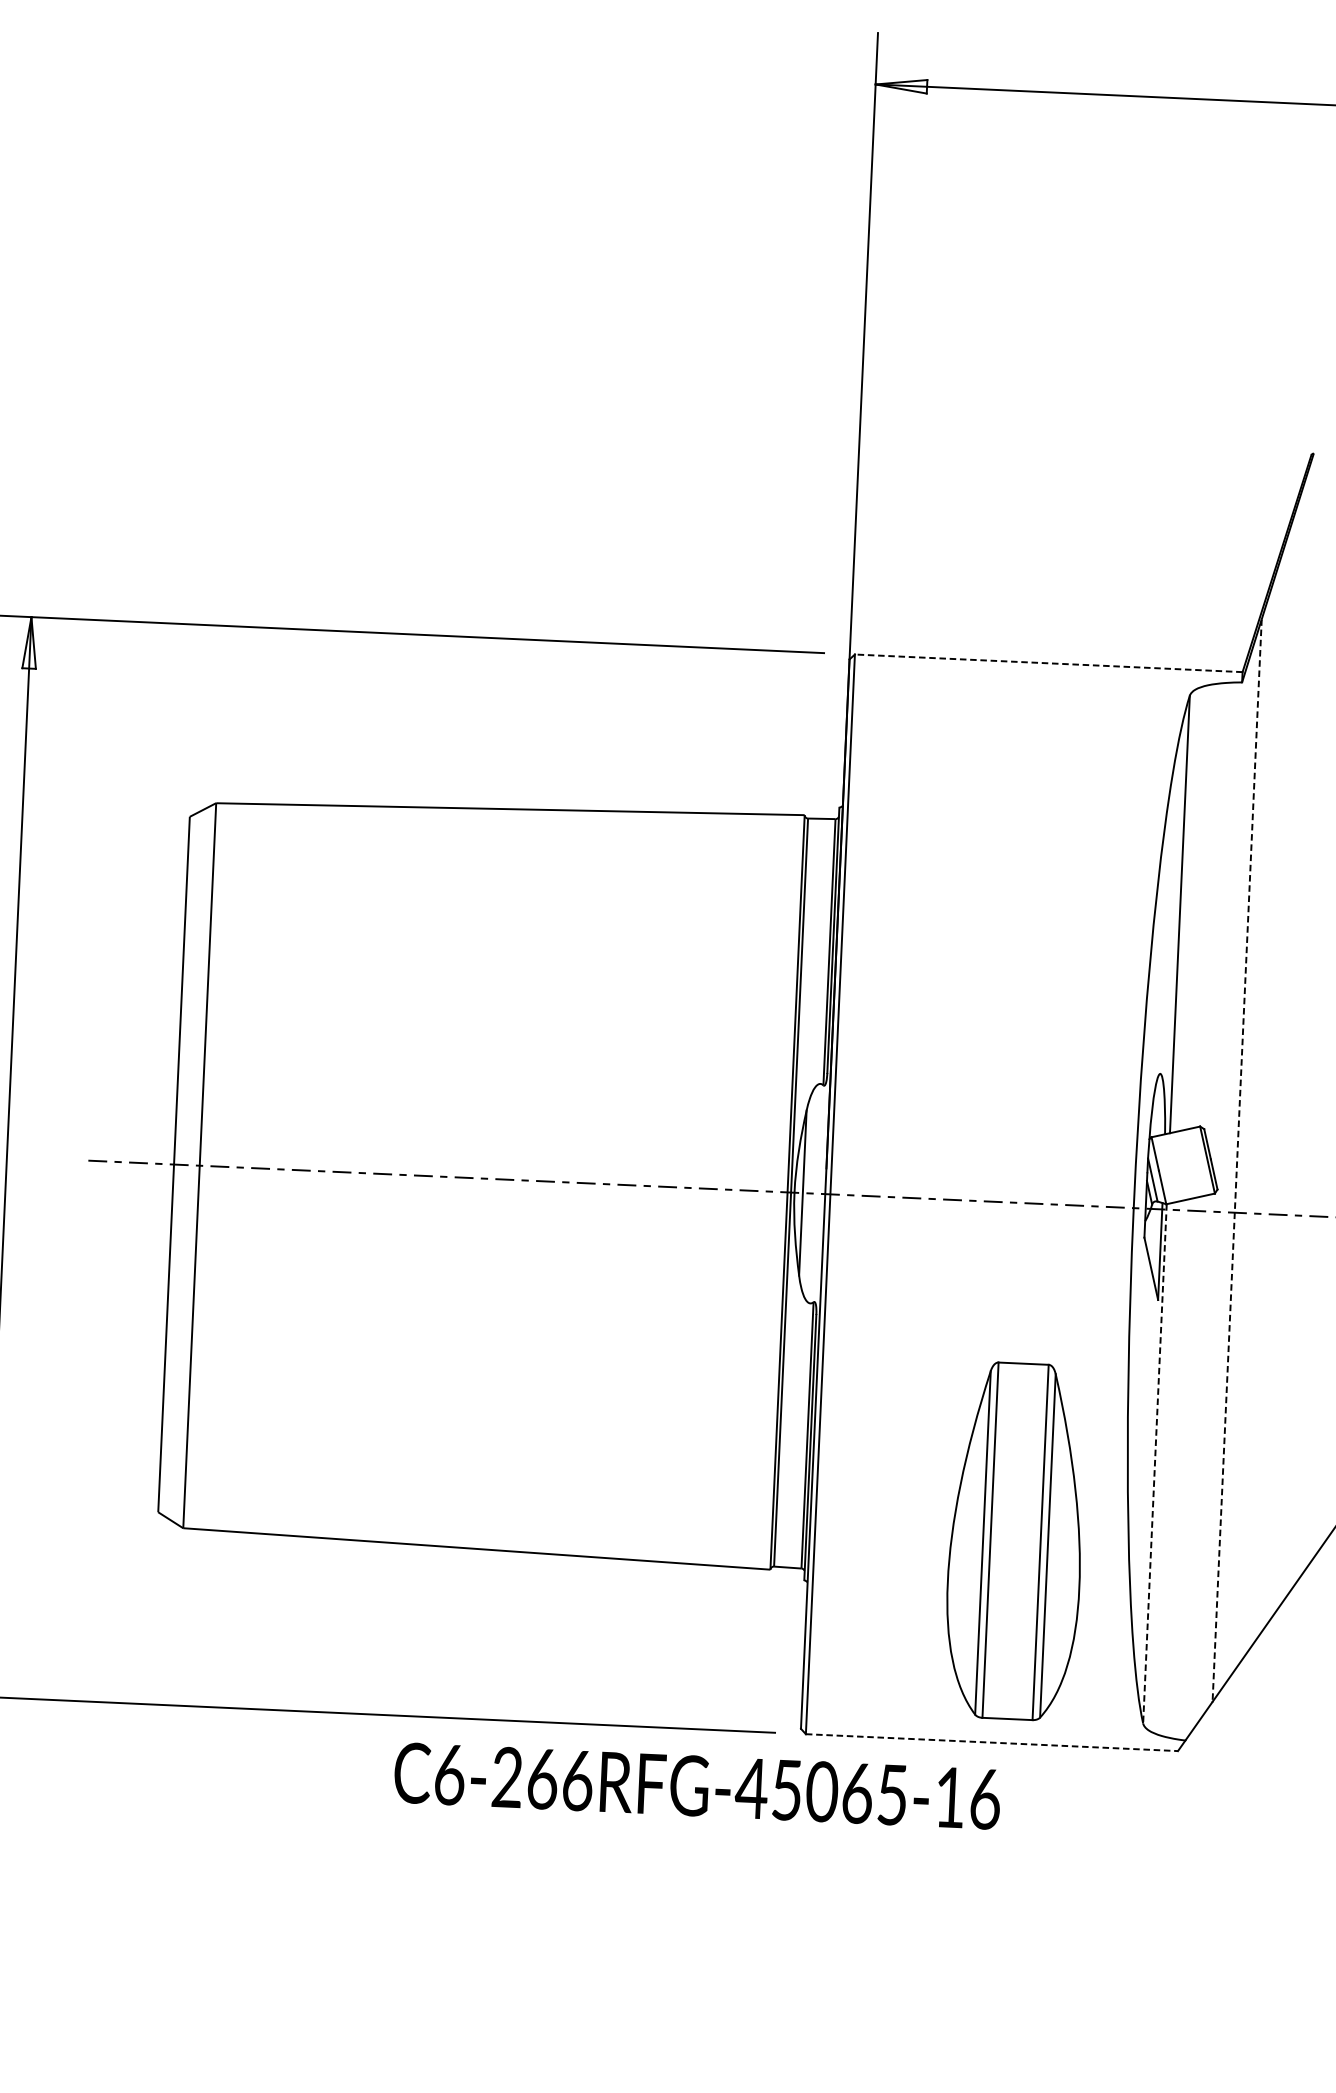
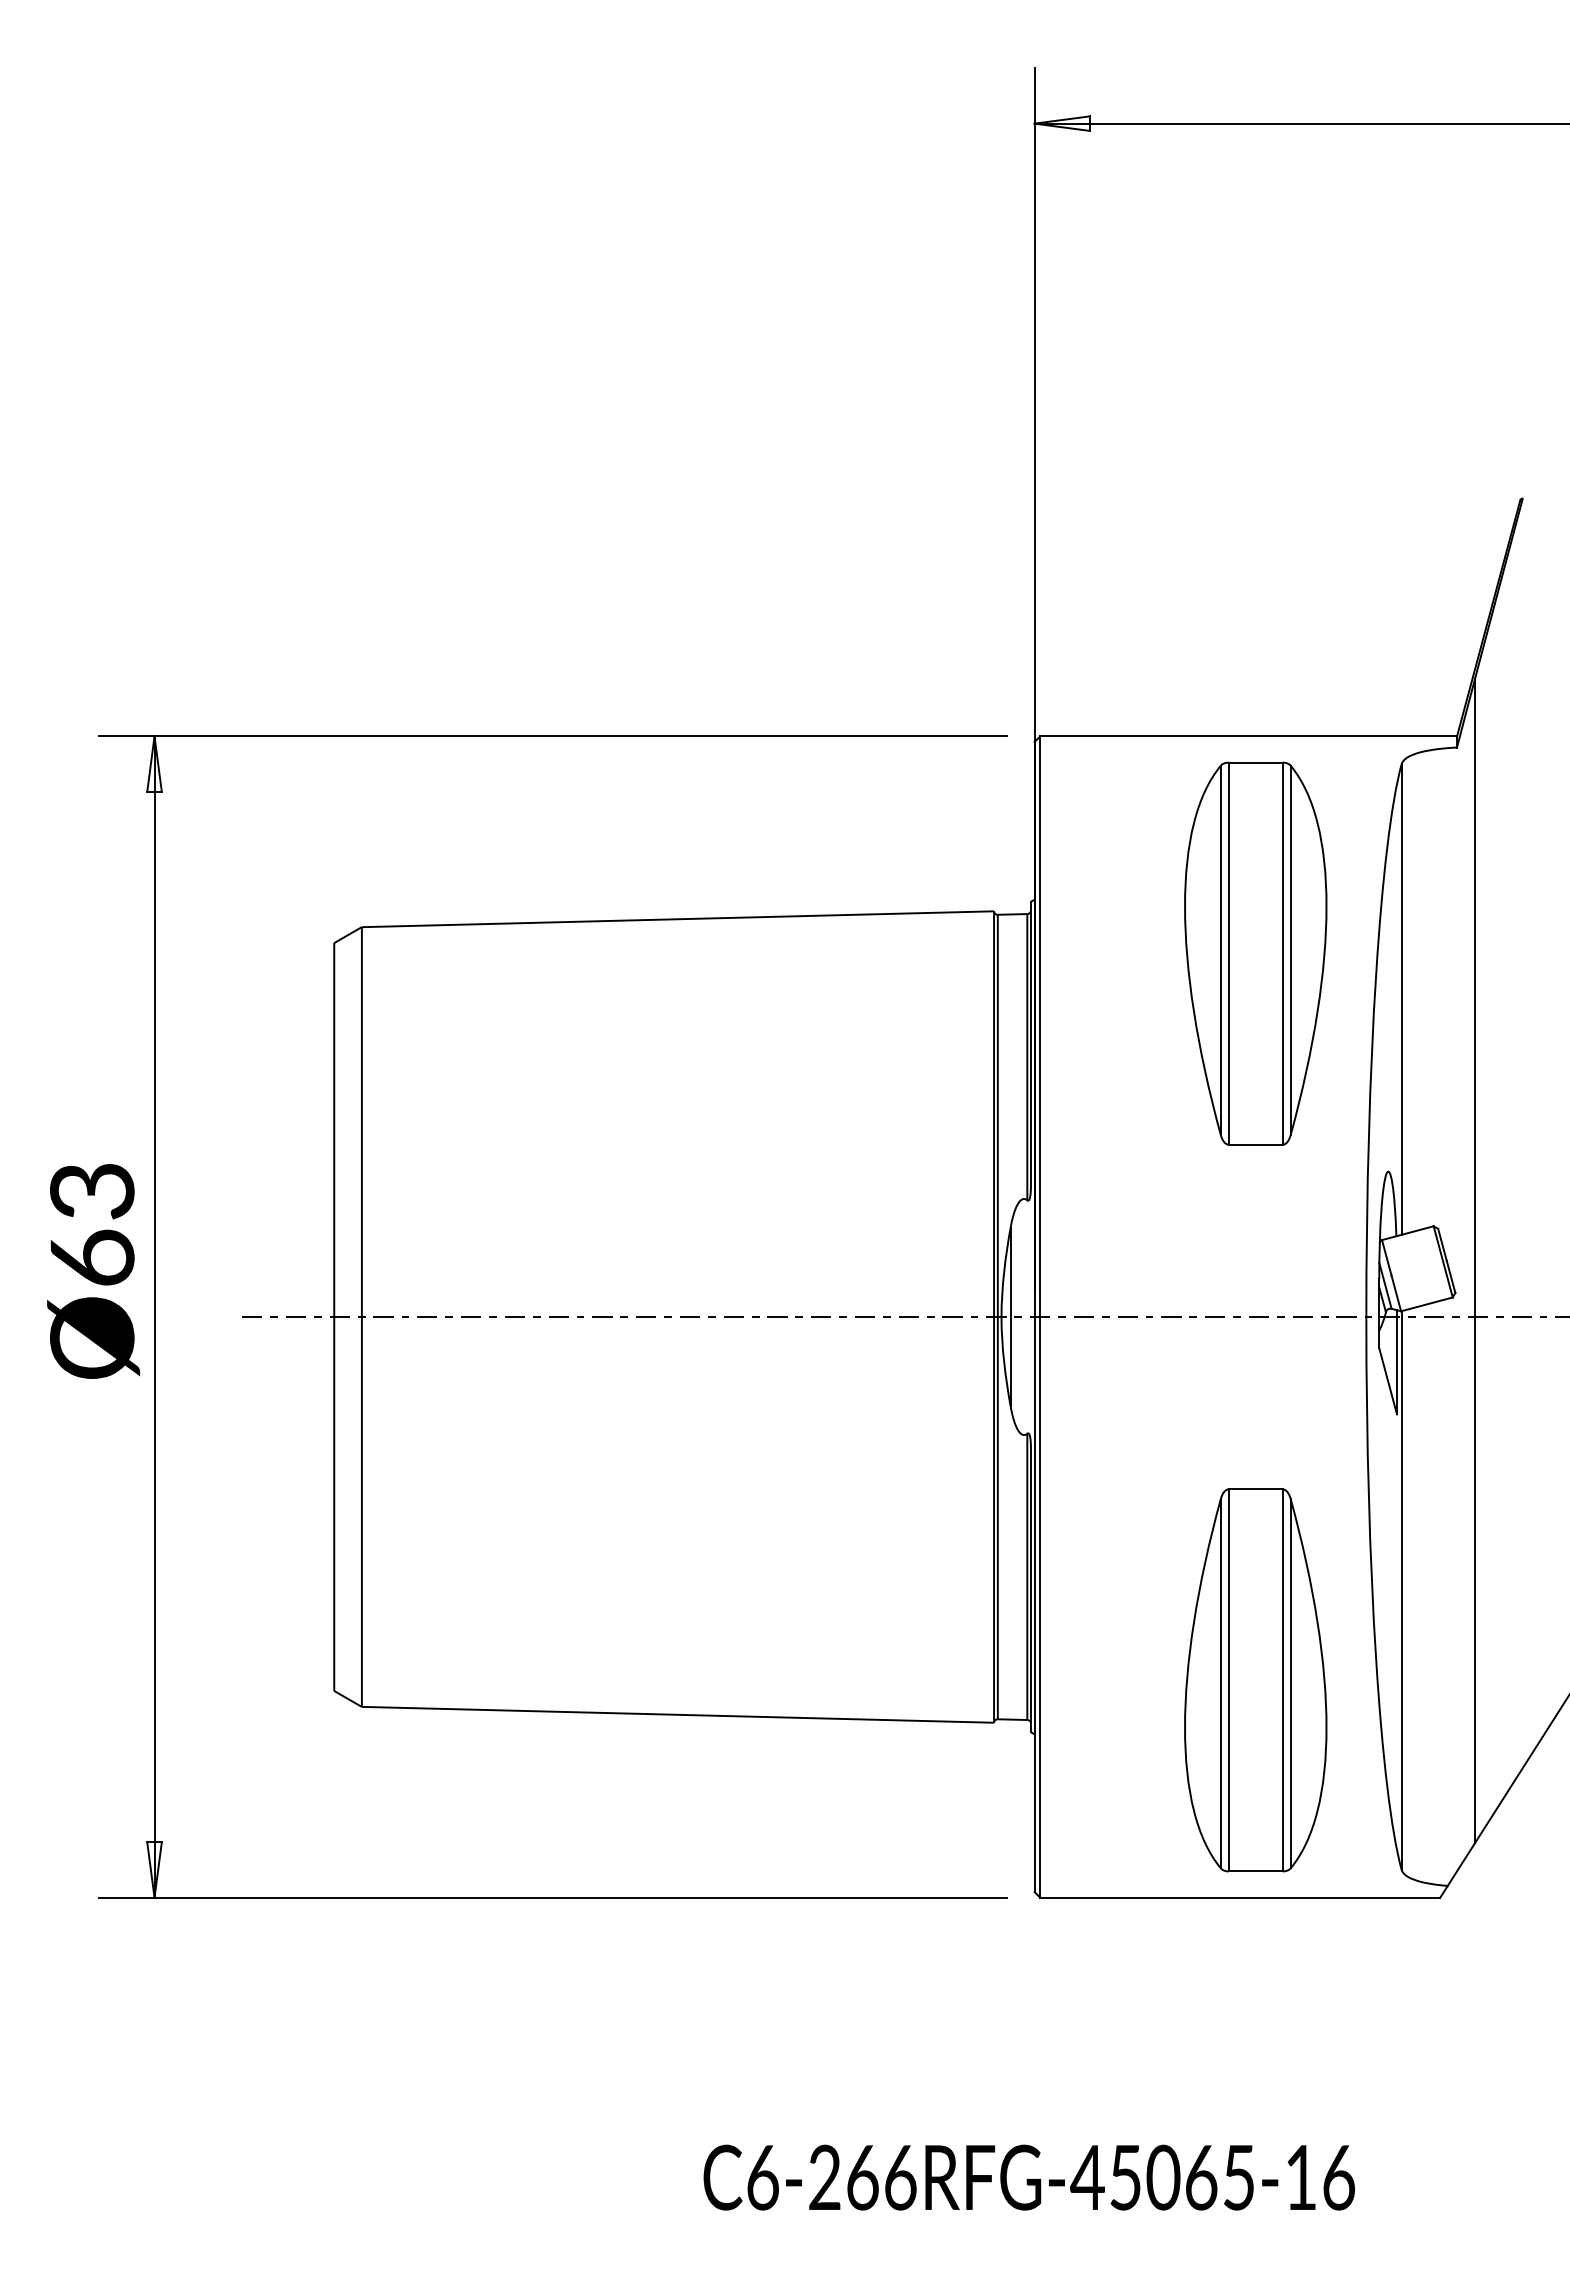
line: (1048, 663) -> (1248, 736), dashed -> solid
part: (1046, 865) -> (1255, 953), added
line: (1237, 1161) -> (1475, 1261), dashed -> solid
line: (1154, 1463) -> (1401, 1590), dashed -> solid
line: (992, 1742) -> (1240, 1897), dashed -> solid
text: (696, 1785) -> (1028, 2177), moved

